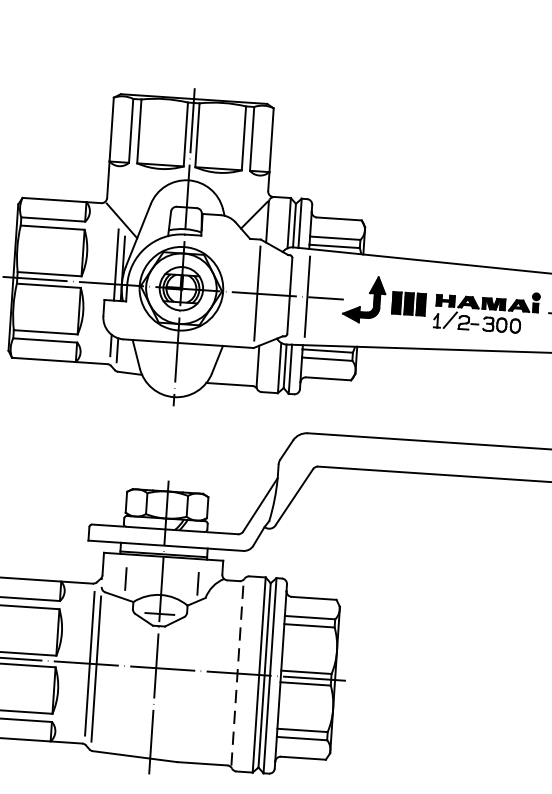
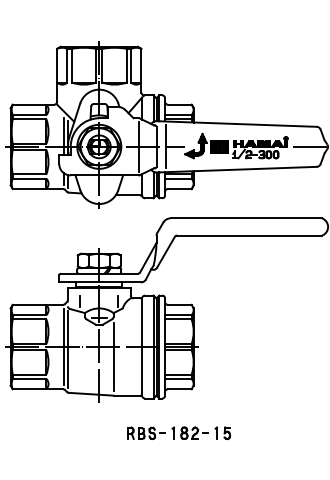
line: (238, 674) -> (142, 347), dashed -> solid
line: (181, 689) -> (113, 357), added

